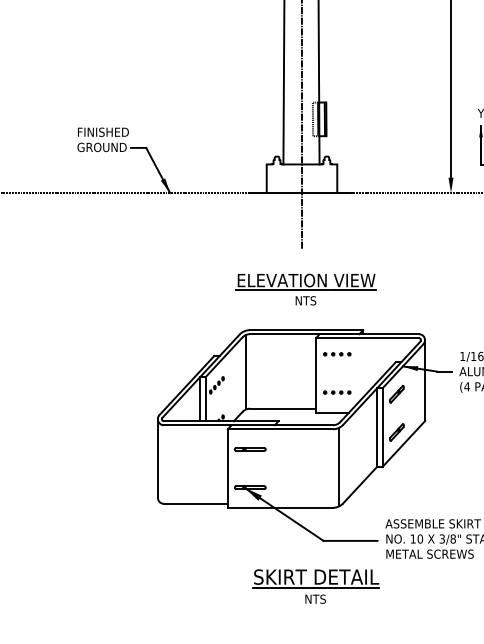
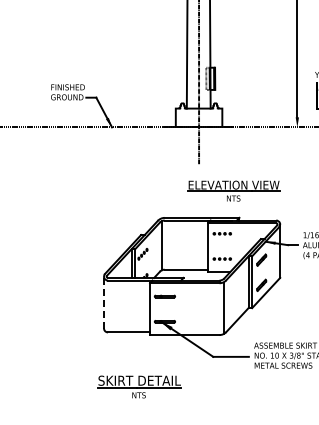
part: (305, 288) -> (233, 190), moved
line: (158, 458) -> (104, 302), solid -> dashed
part: (316, 585) -> (139, 386), moved

